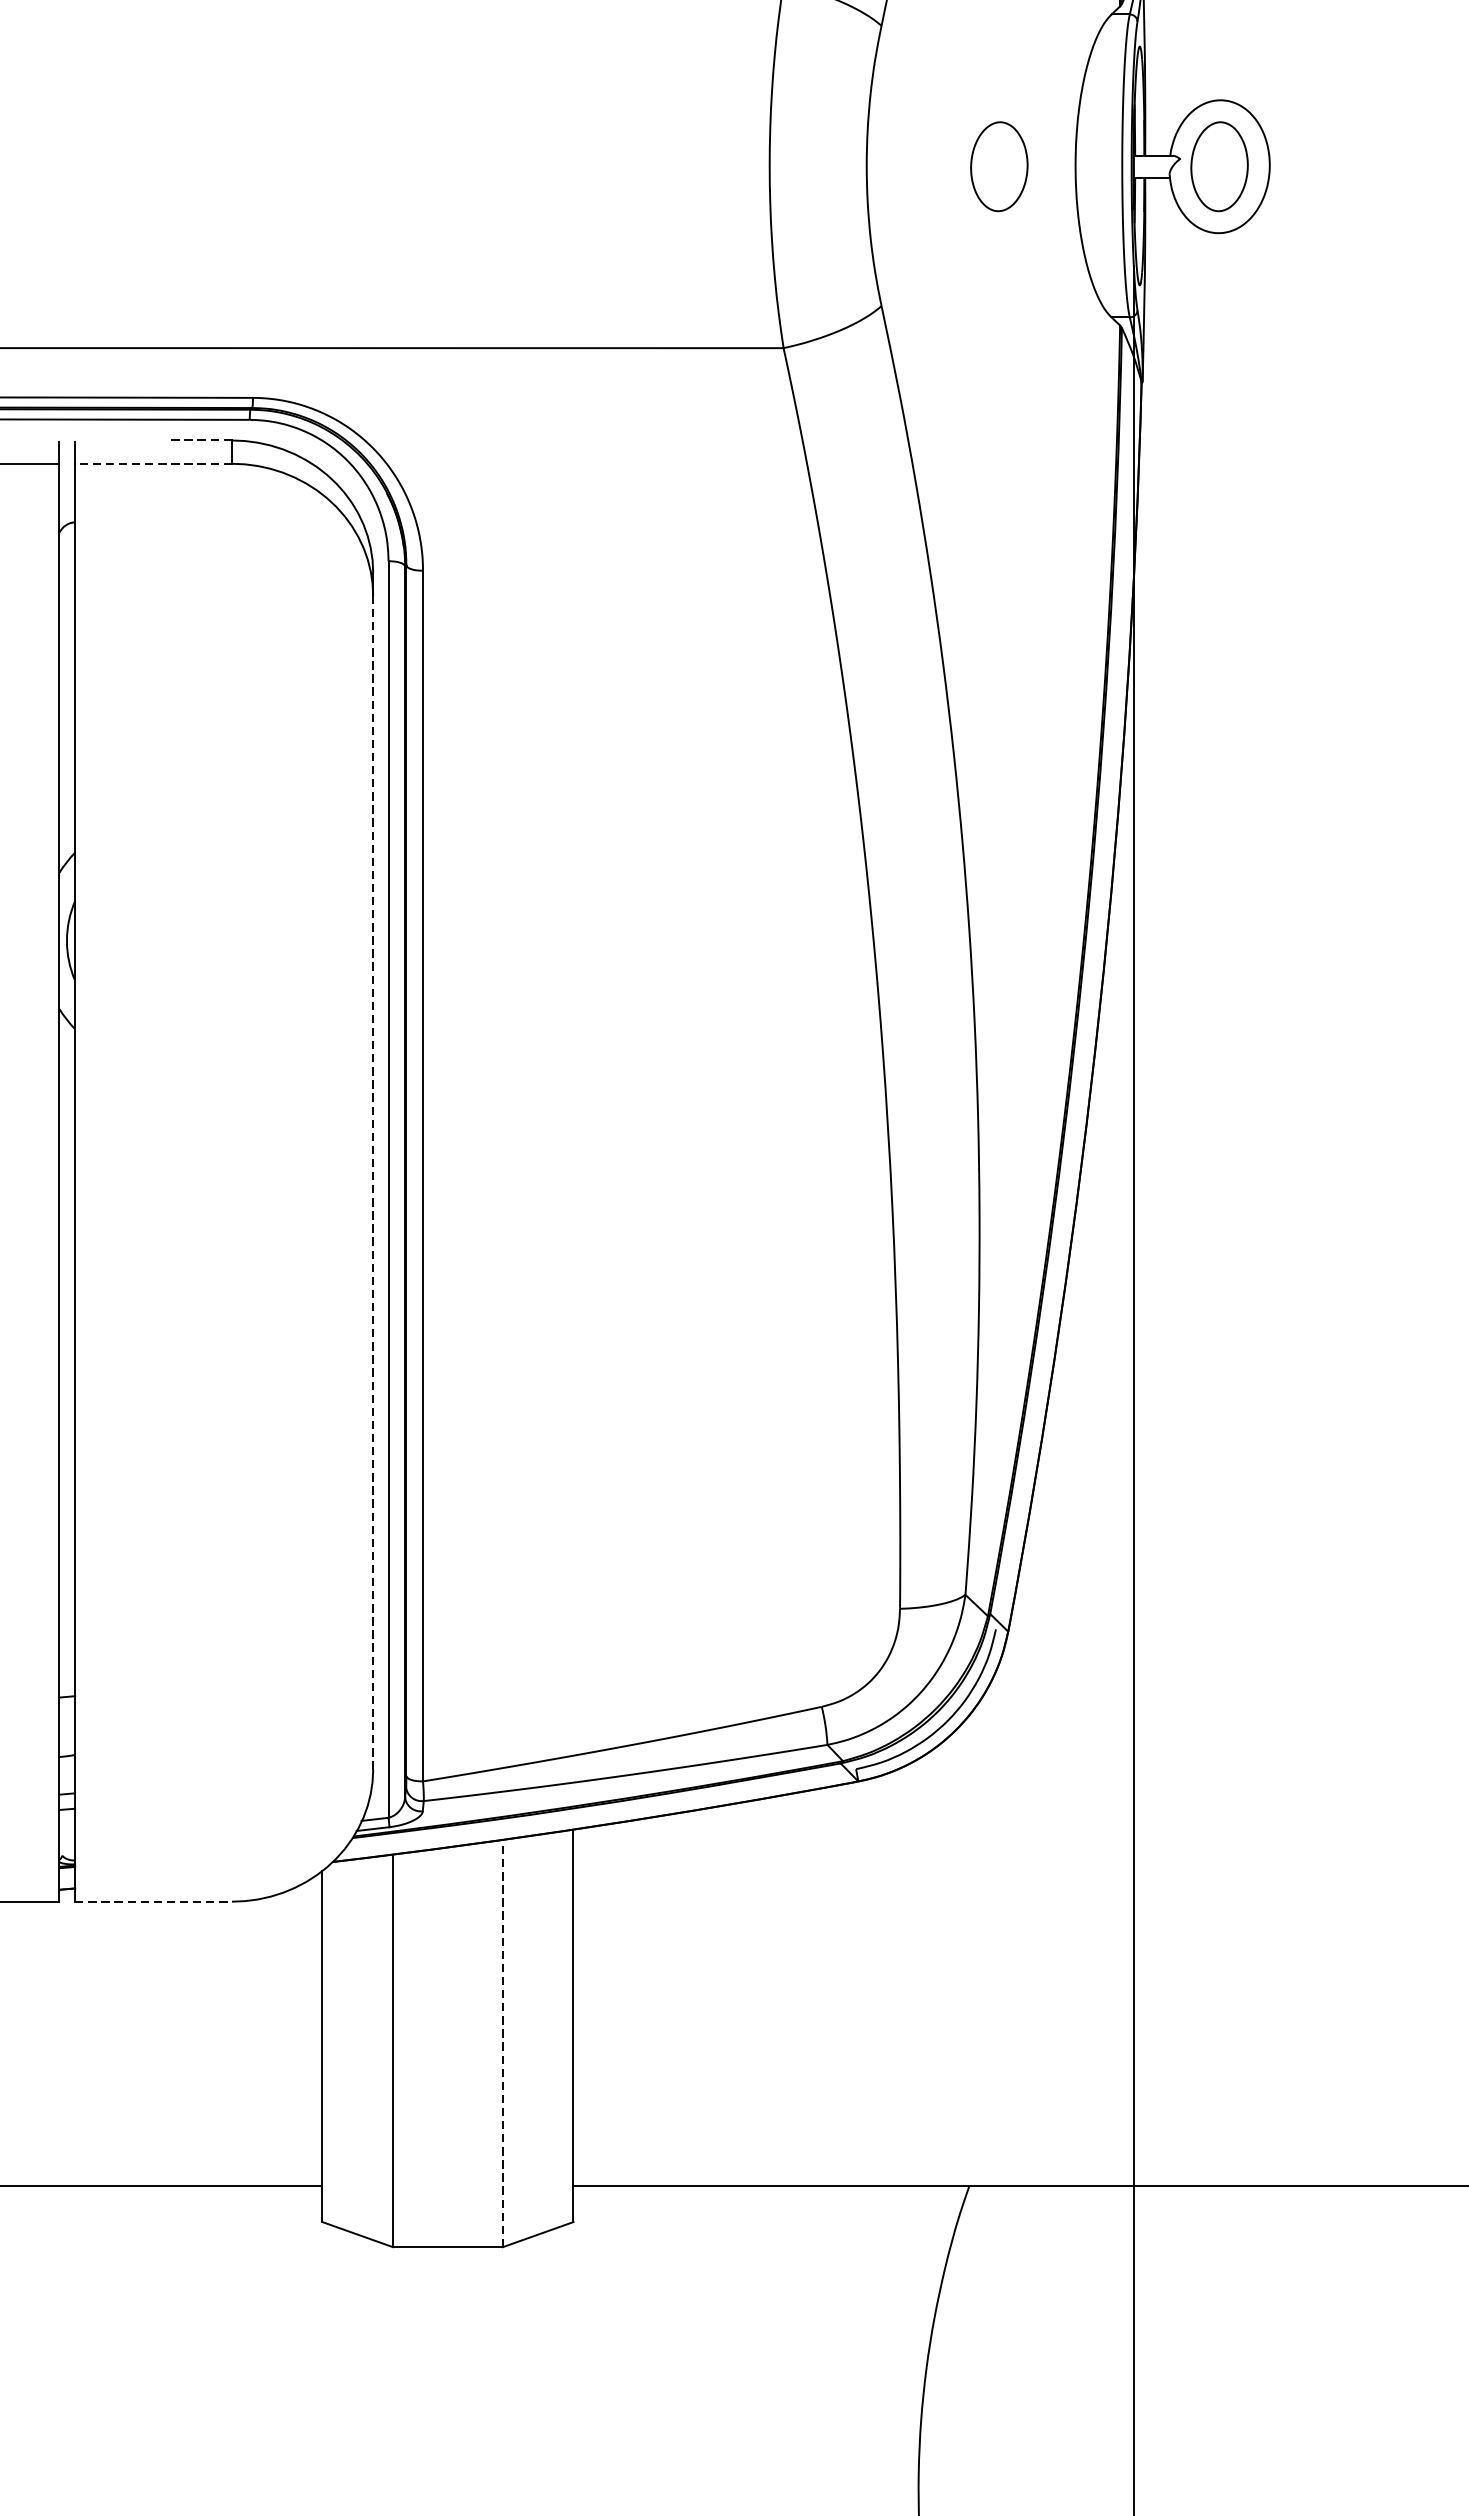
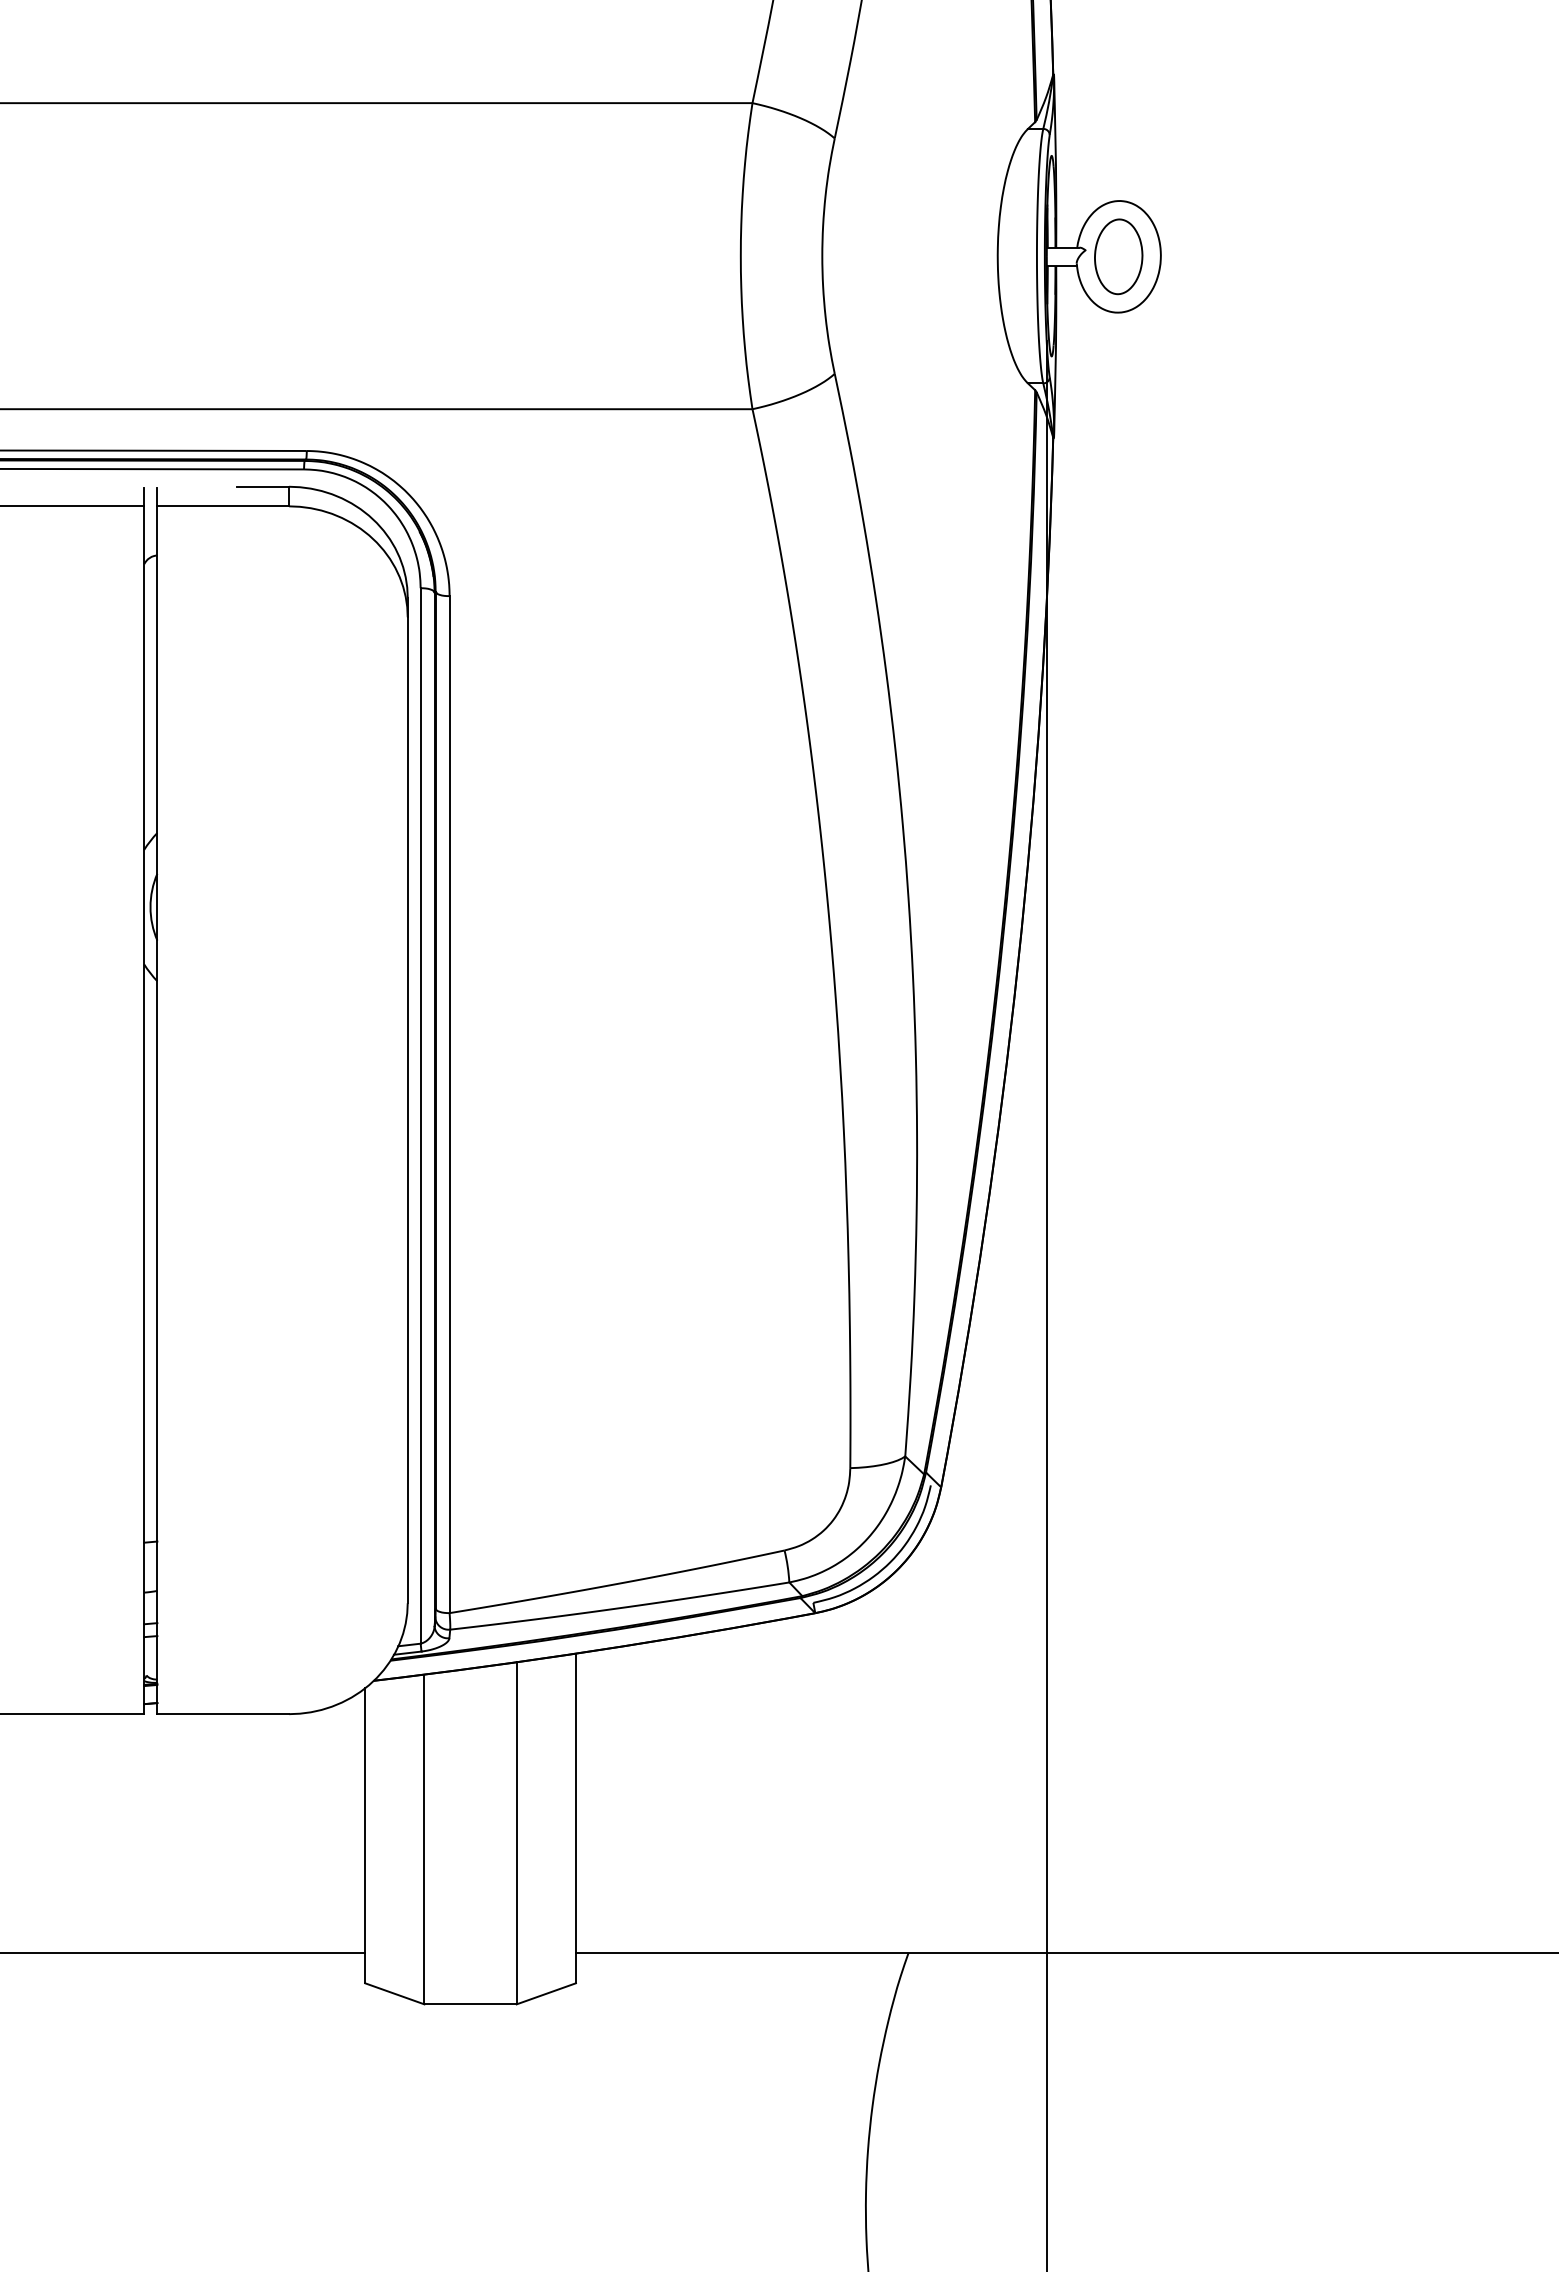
part: (999, 166) -> (933, 256), removed
line: (201, 440) -> (263, 486), dashed -> solid
line: (153, 463) -> (223, 506), dashed -> solid
line: (372, 1183) -> (407, 1110), dashed -> solid
line: (153, 1902) -> (223, 1714), dashed -> solid
line: (502, 2042) -> (516, 1832), dashed -> solid

